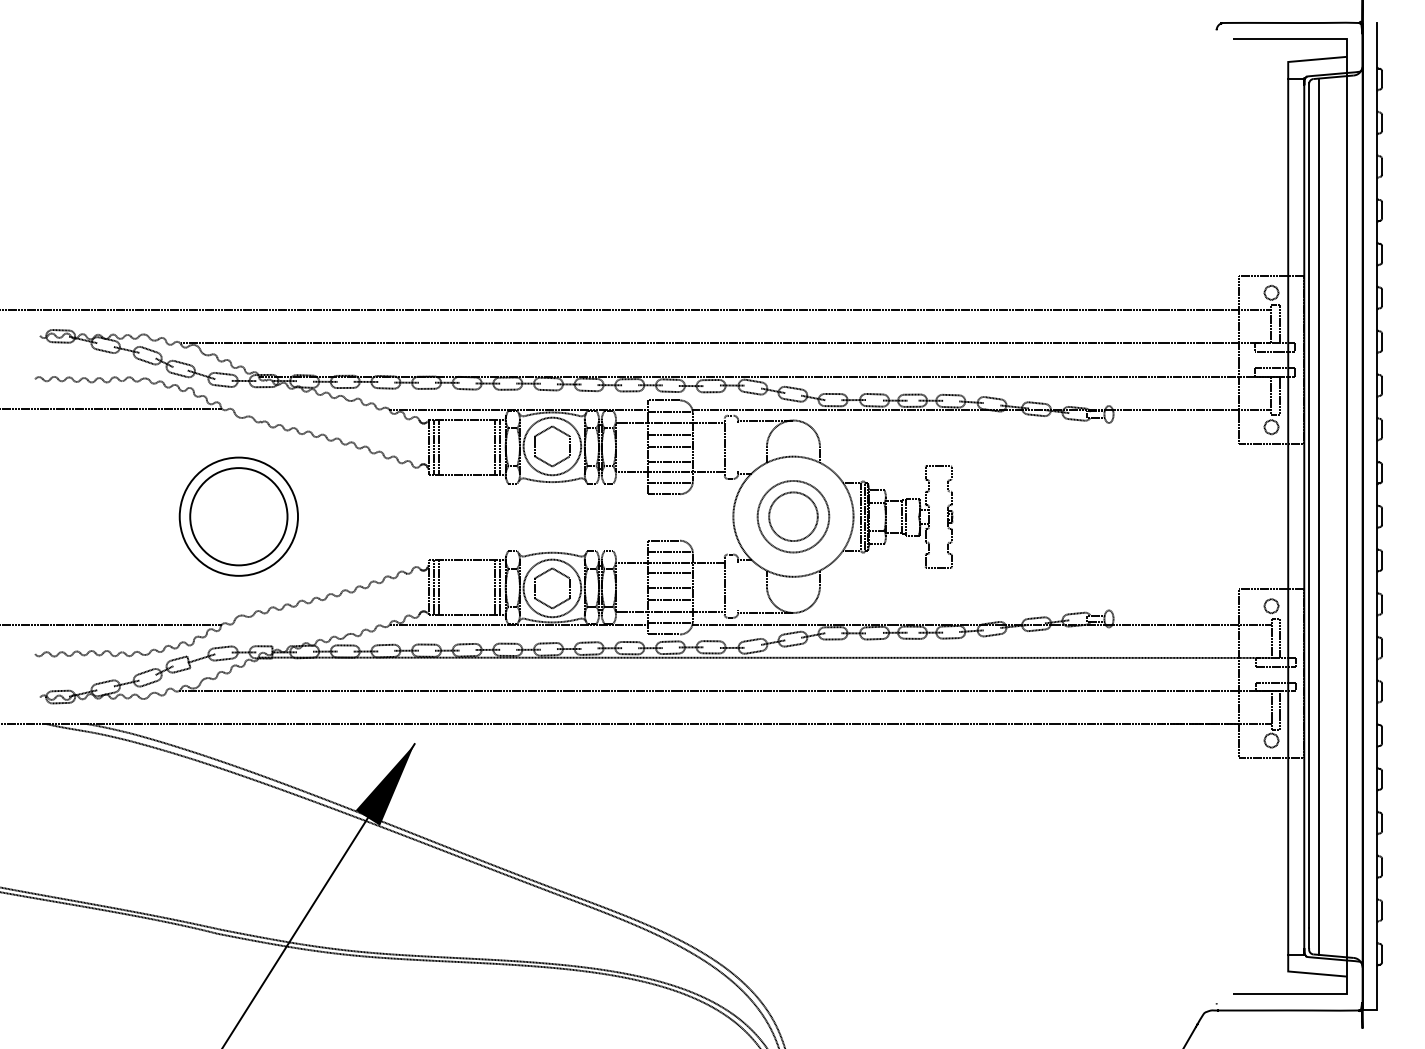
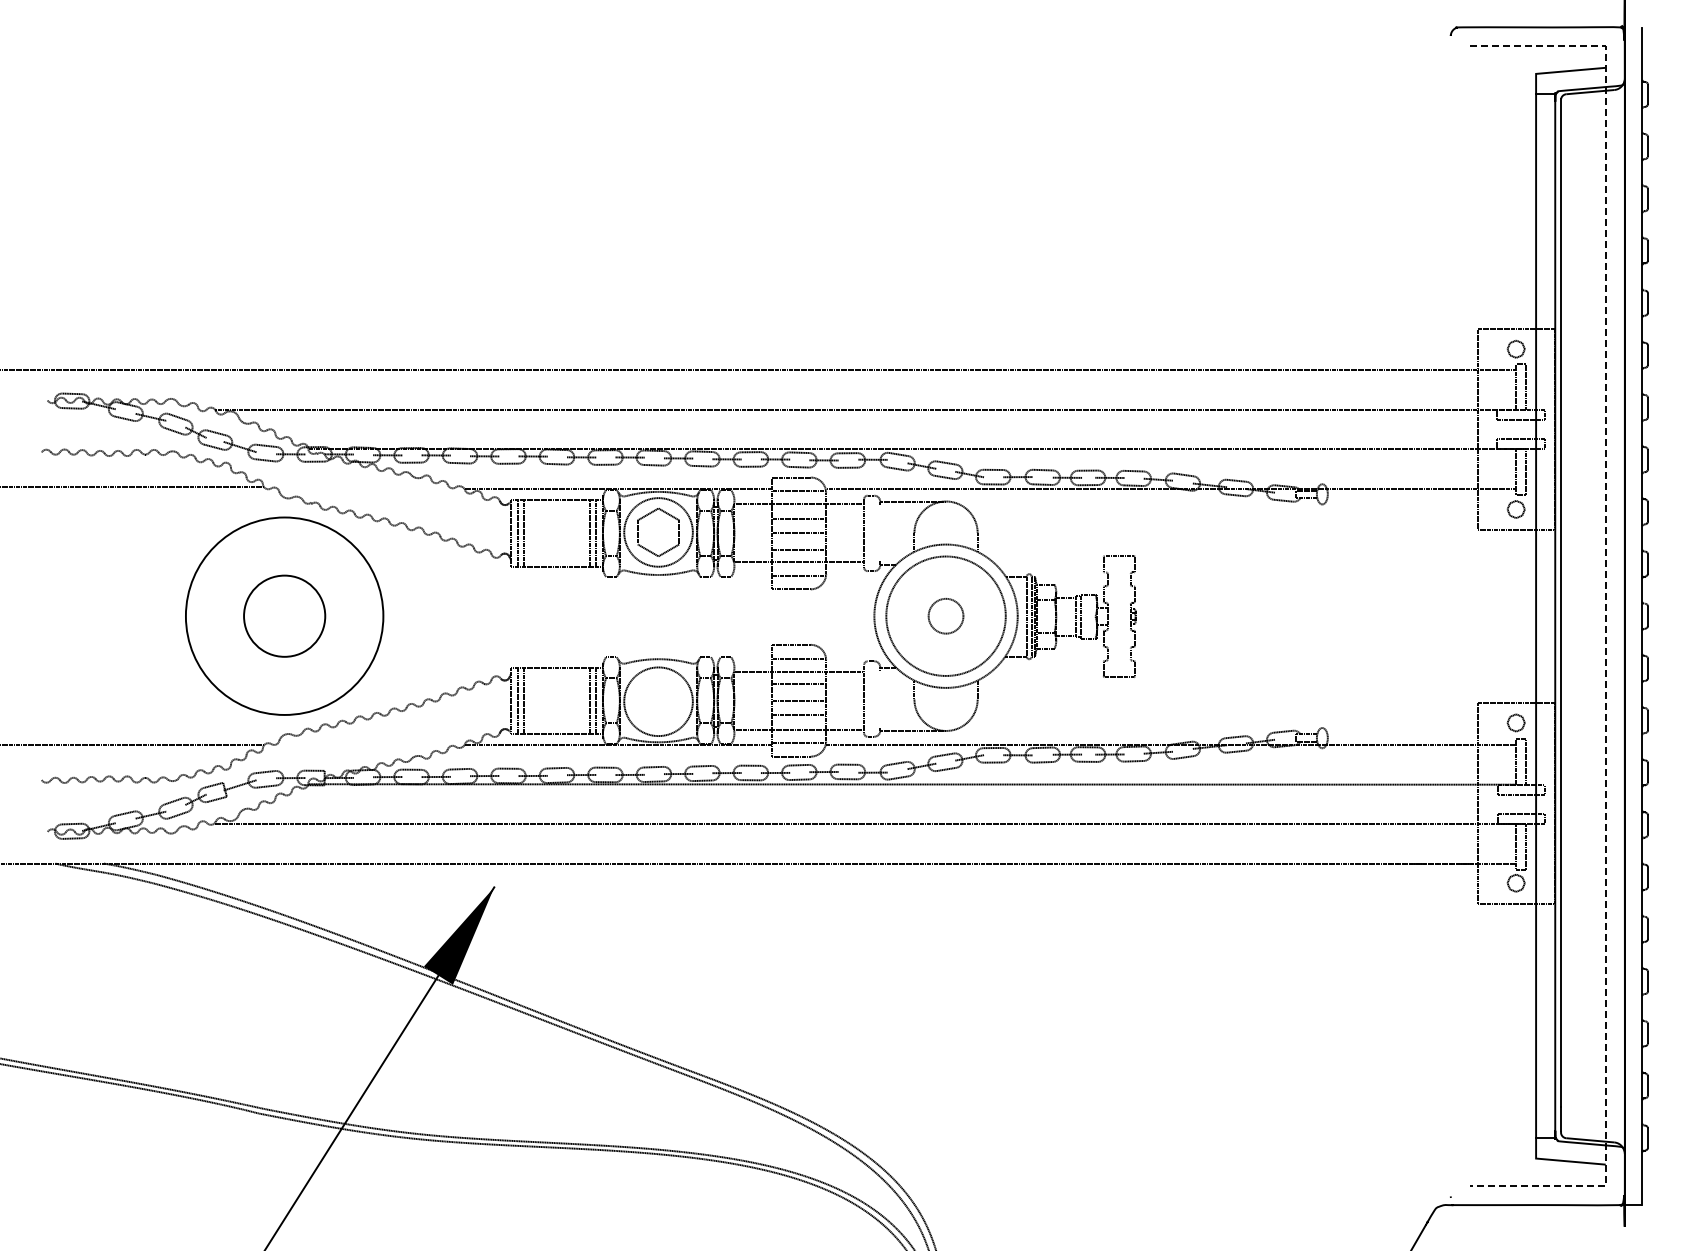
circle: (238, 516) -> (284, 615), size x1.4
circle: (238, 516) -> (284, 616), size x0.7
circle: (792, 516) -> (945, 615), size x1.4
circle: (793, 516) -> (946, 616), size x0.6
line: (1318, 516) -> (1572, 615), removed
line: (1346, 516) -> (1605, 616), solid -> dashed
part: (544, 573) -> (649, 684), removed

